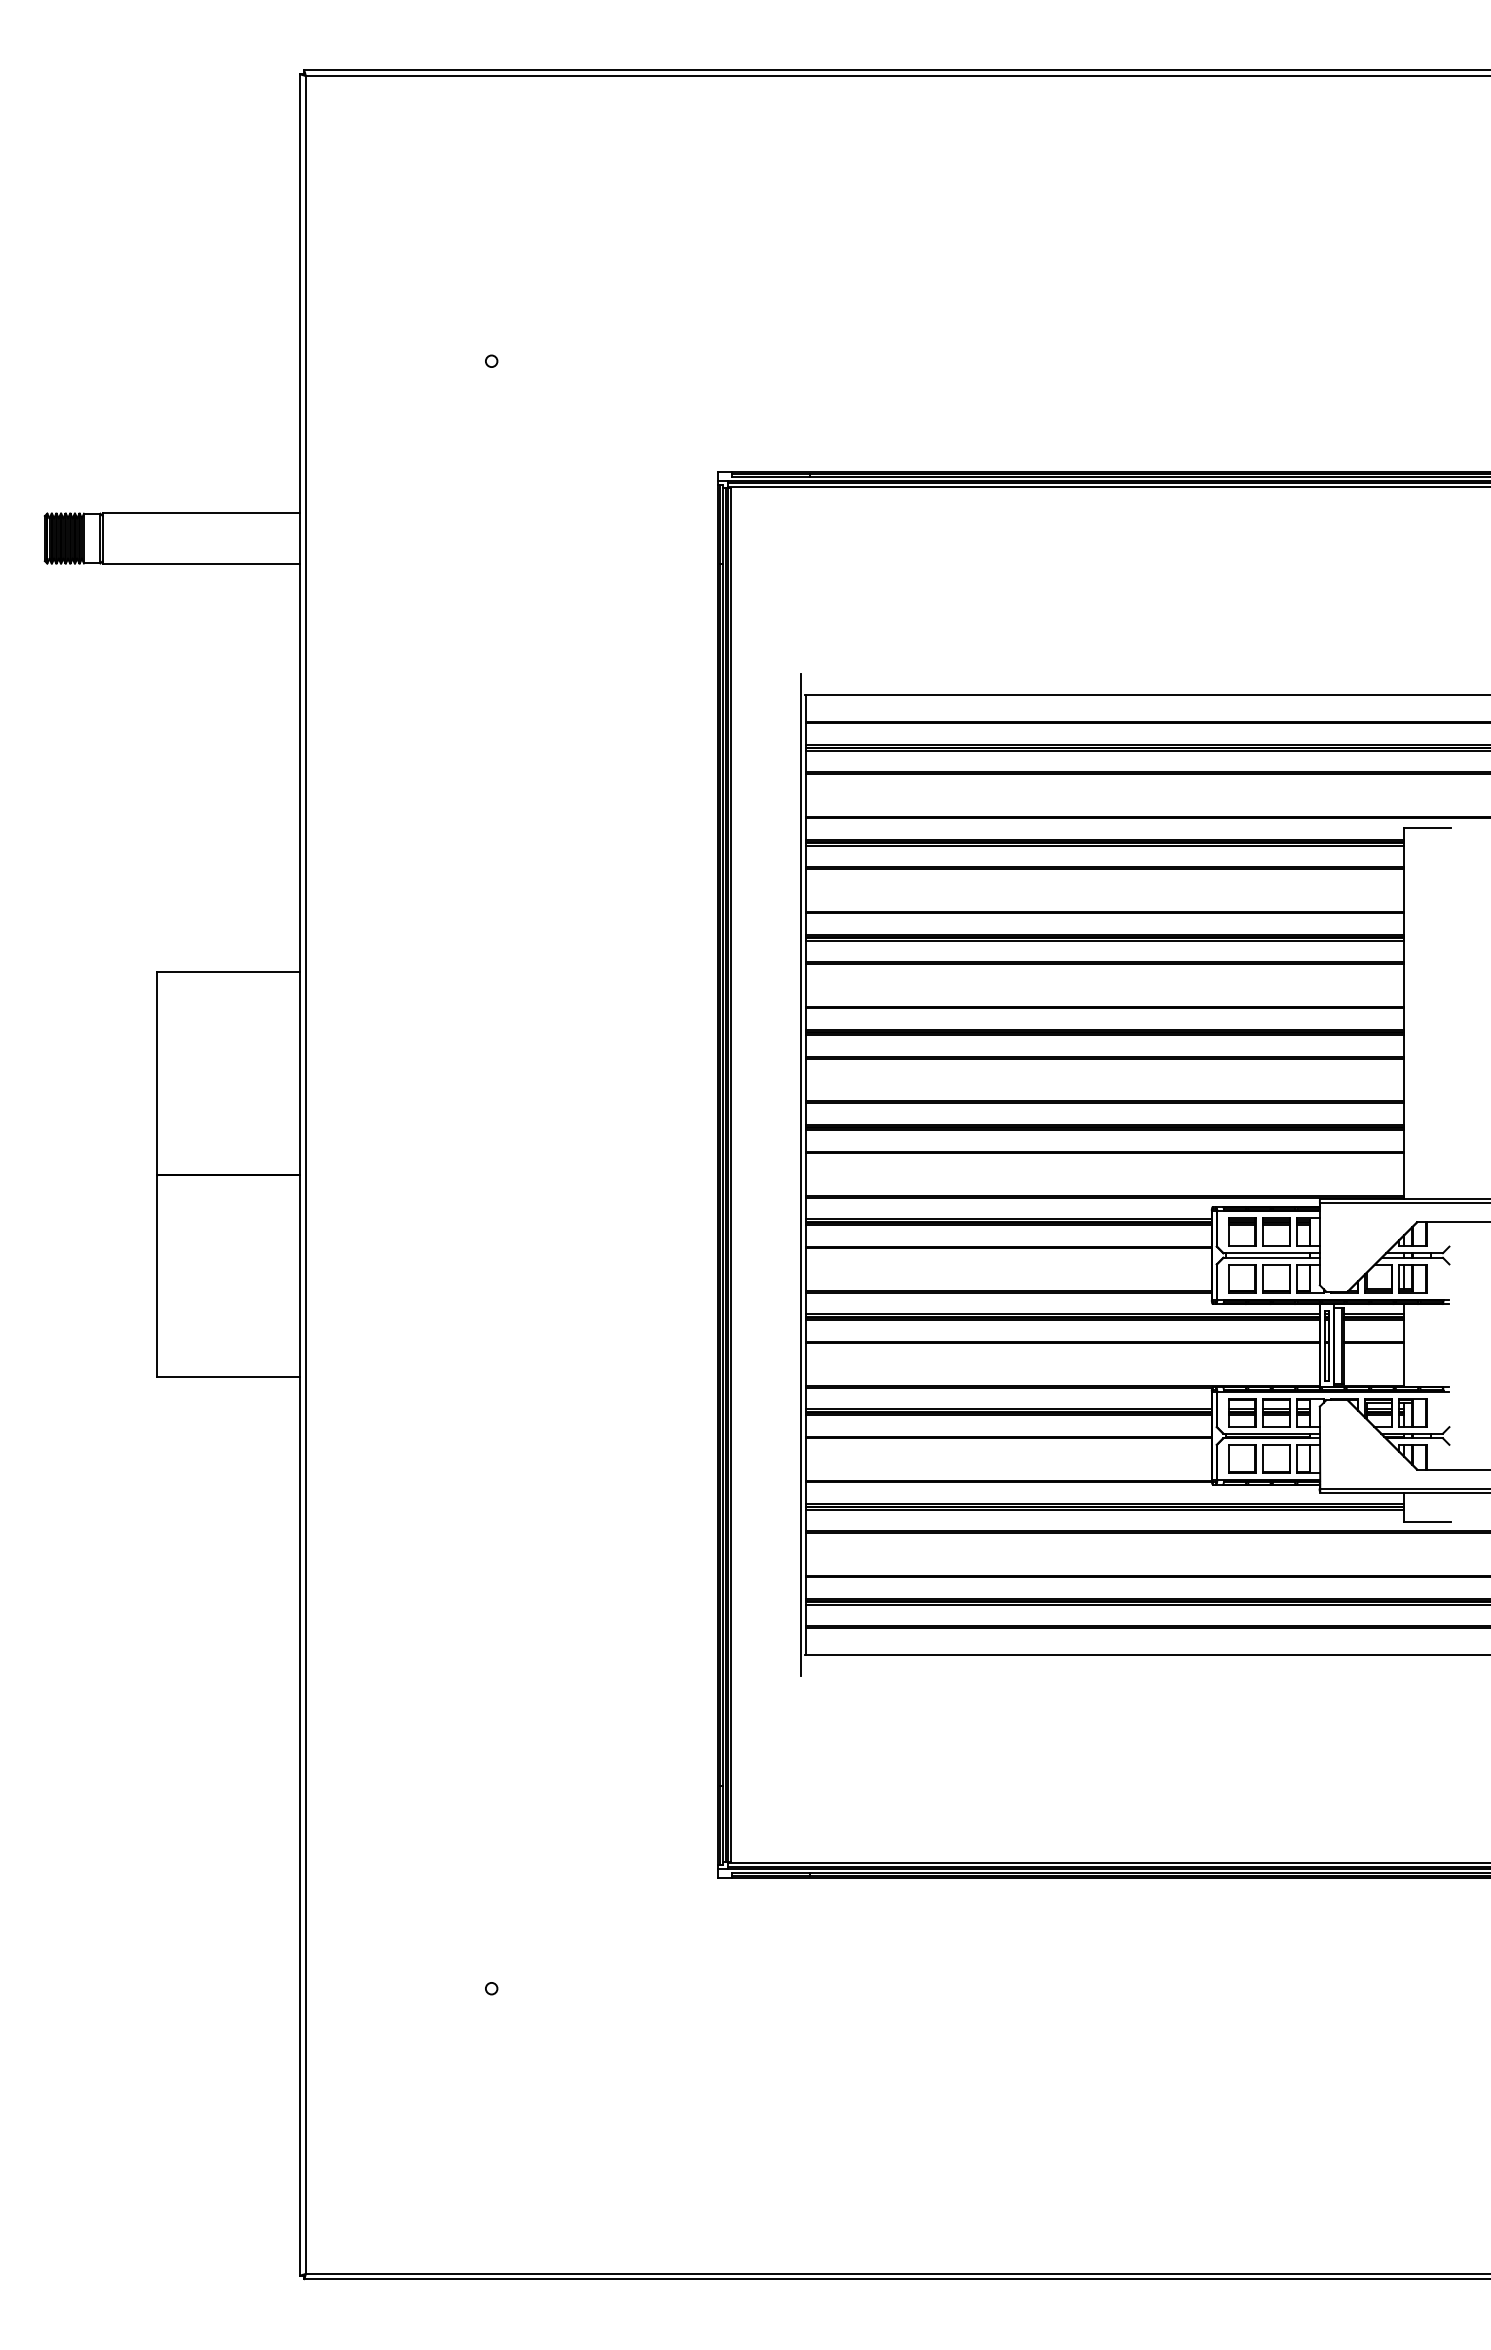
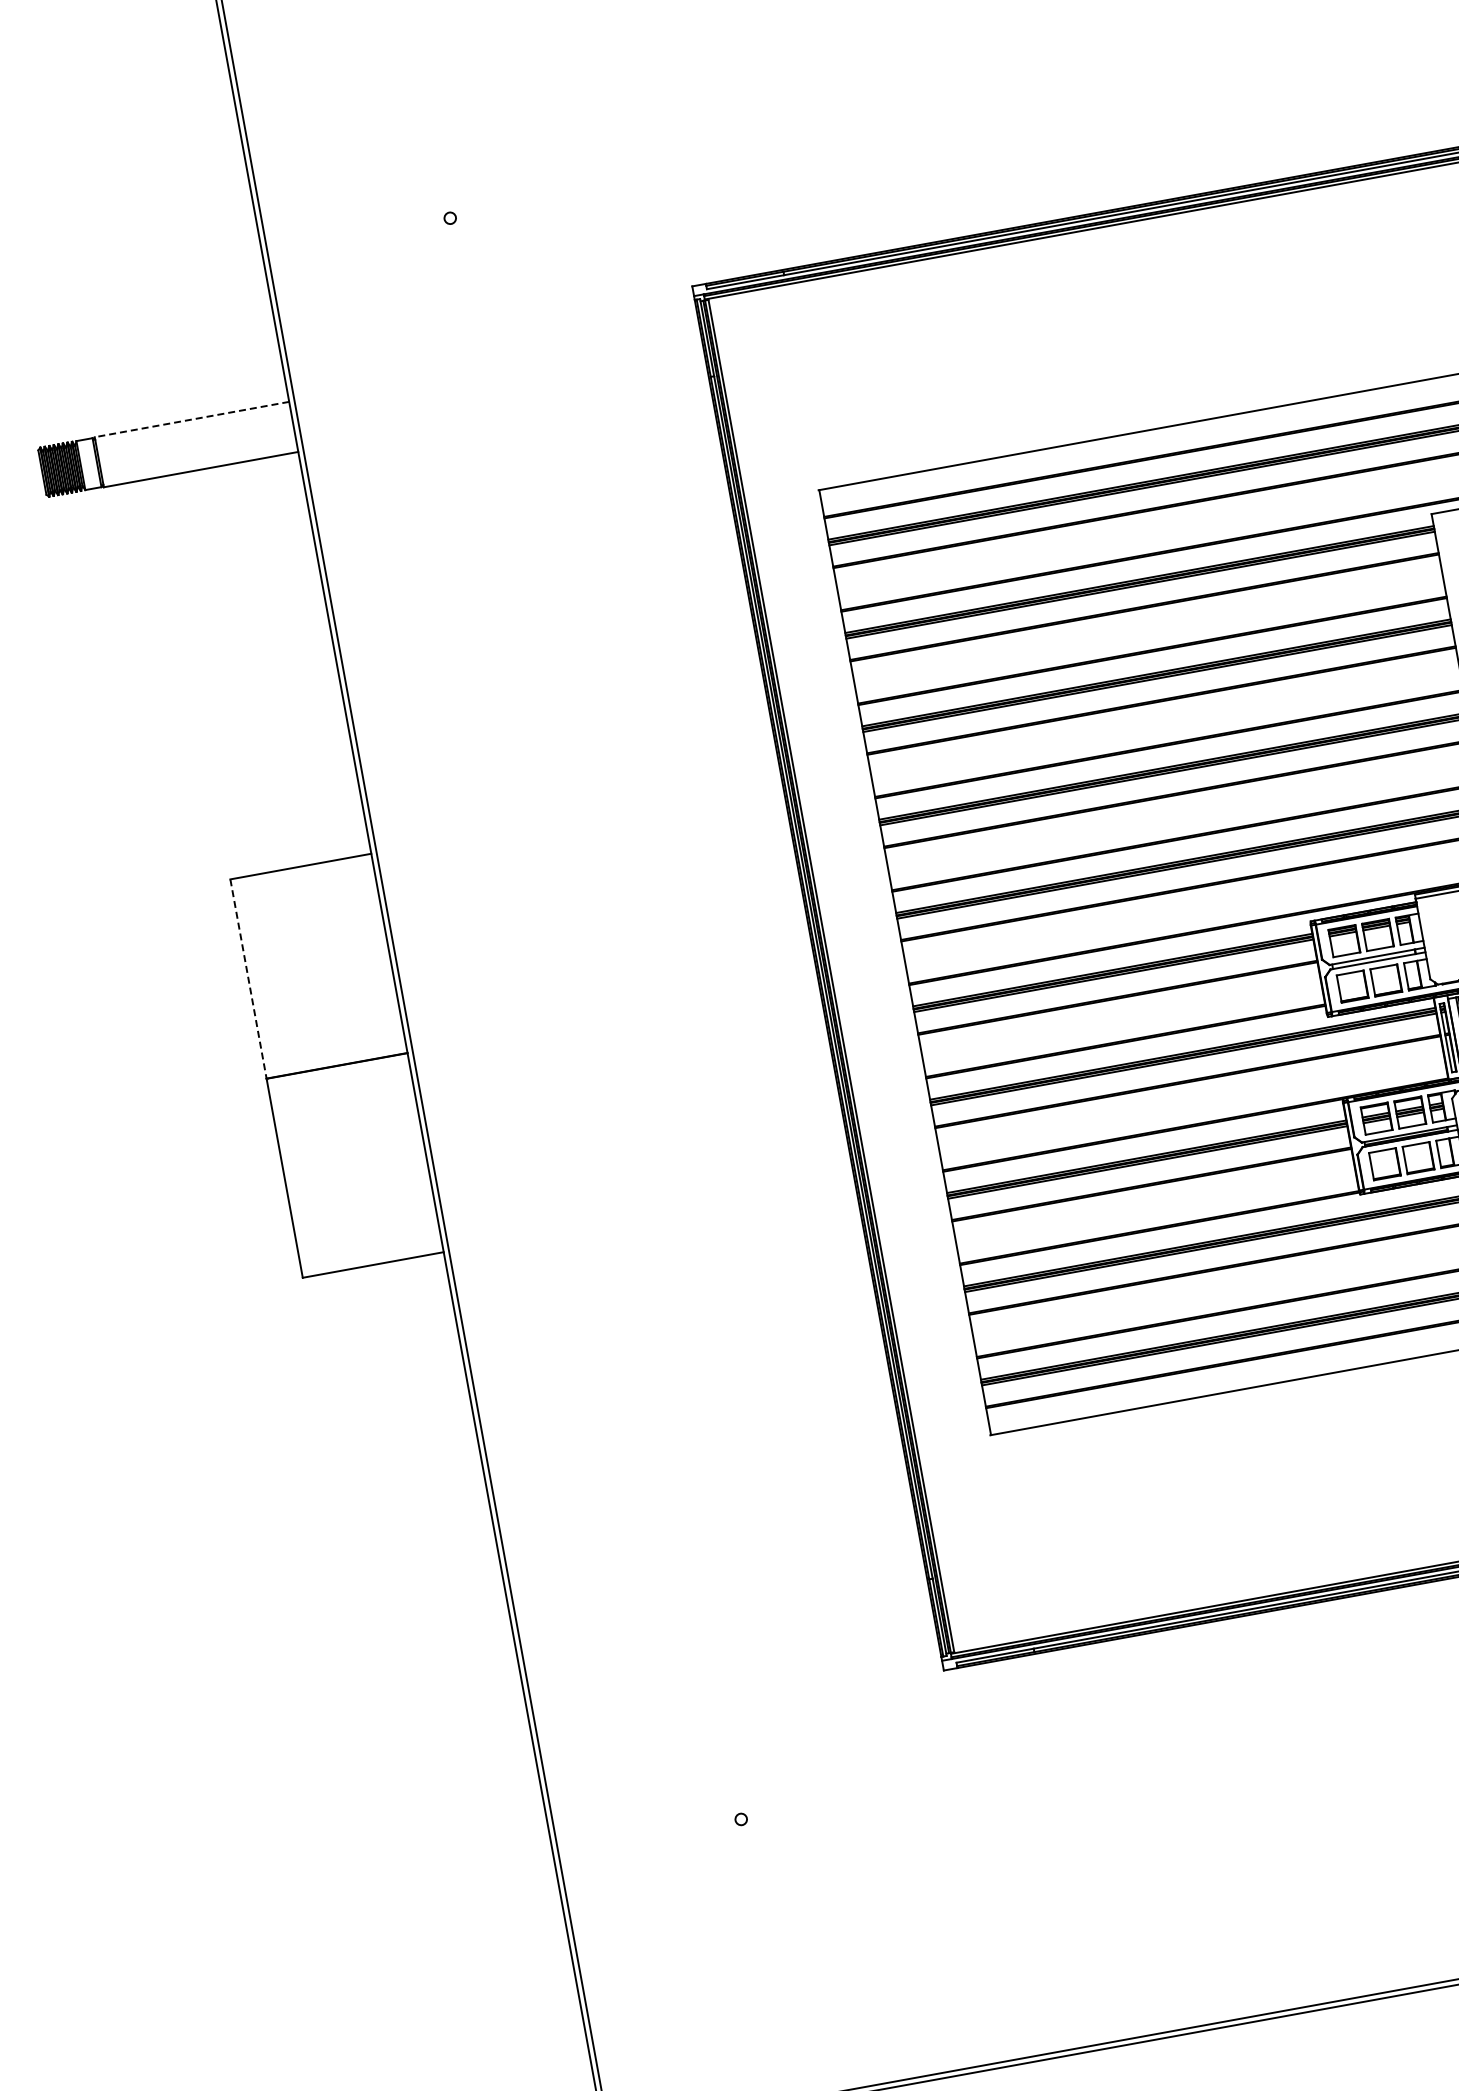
line: (201, 513) -> (192, 419), solid -> dashed
line: (157, 1074) -> (249, 979), solid -> dashed
line: (800, 1174) -> (899, 963), removed

